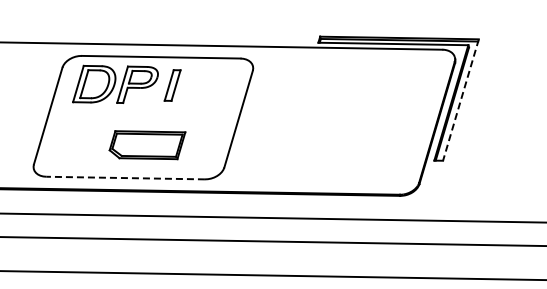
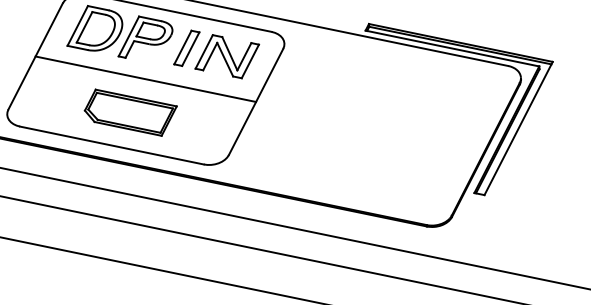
part: (207, 85) -> (227, 55), added
line: (460, 100) -> (518, 128), dashed -> solid
line: (143, 117) -> (145, 79), added
part: (147, 145) -> (129, 113), moved
line: (125, 178) -> (111, 146), dashed -> solid

